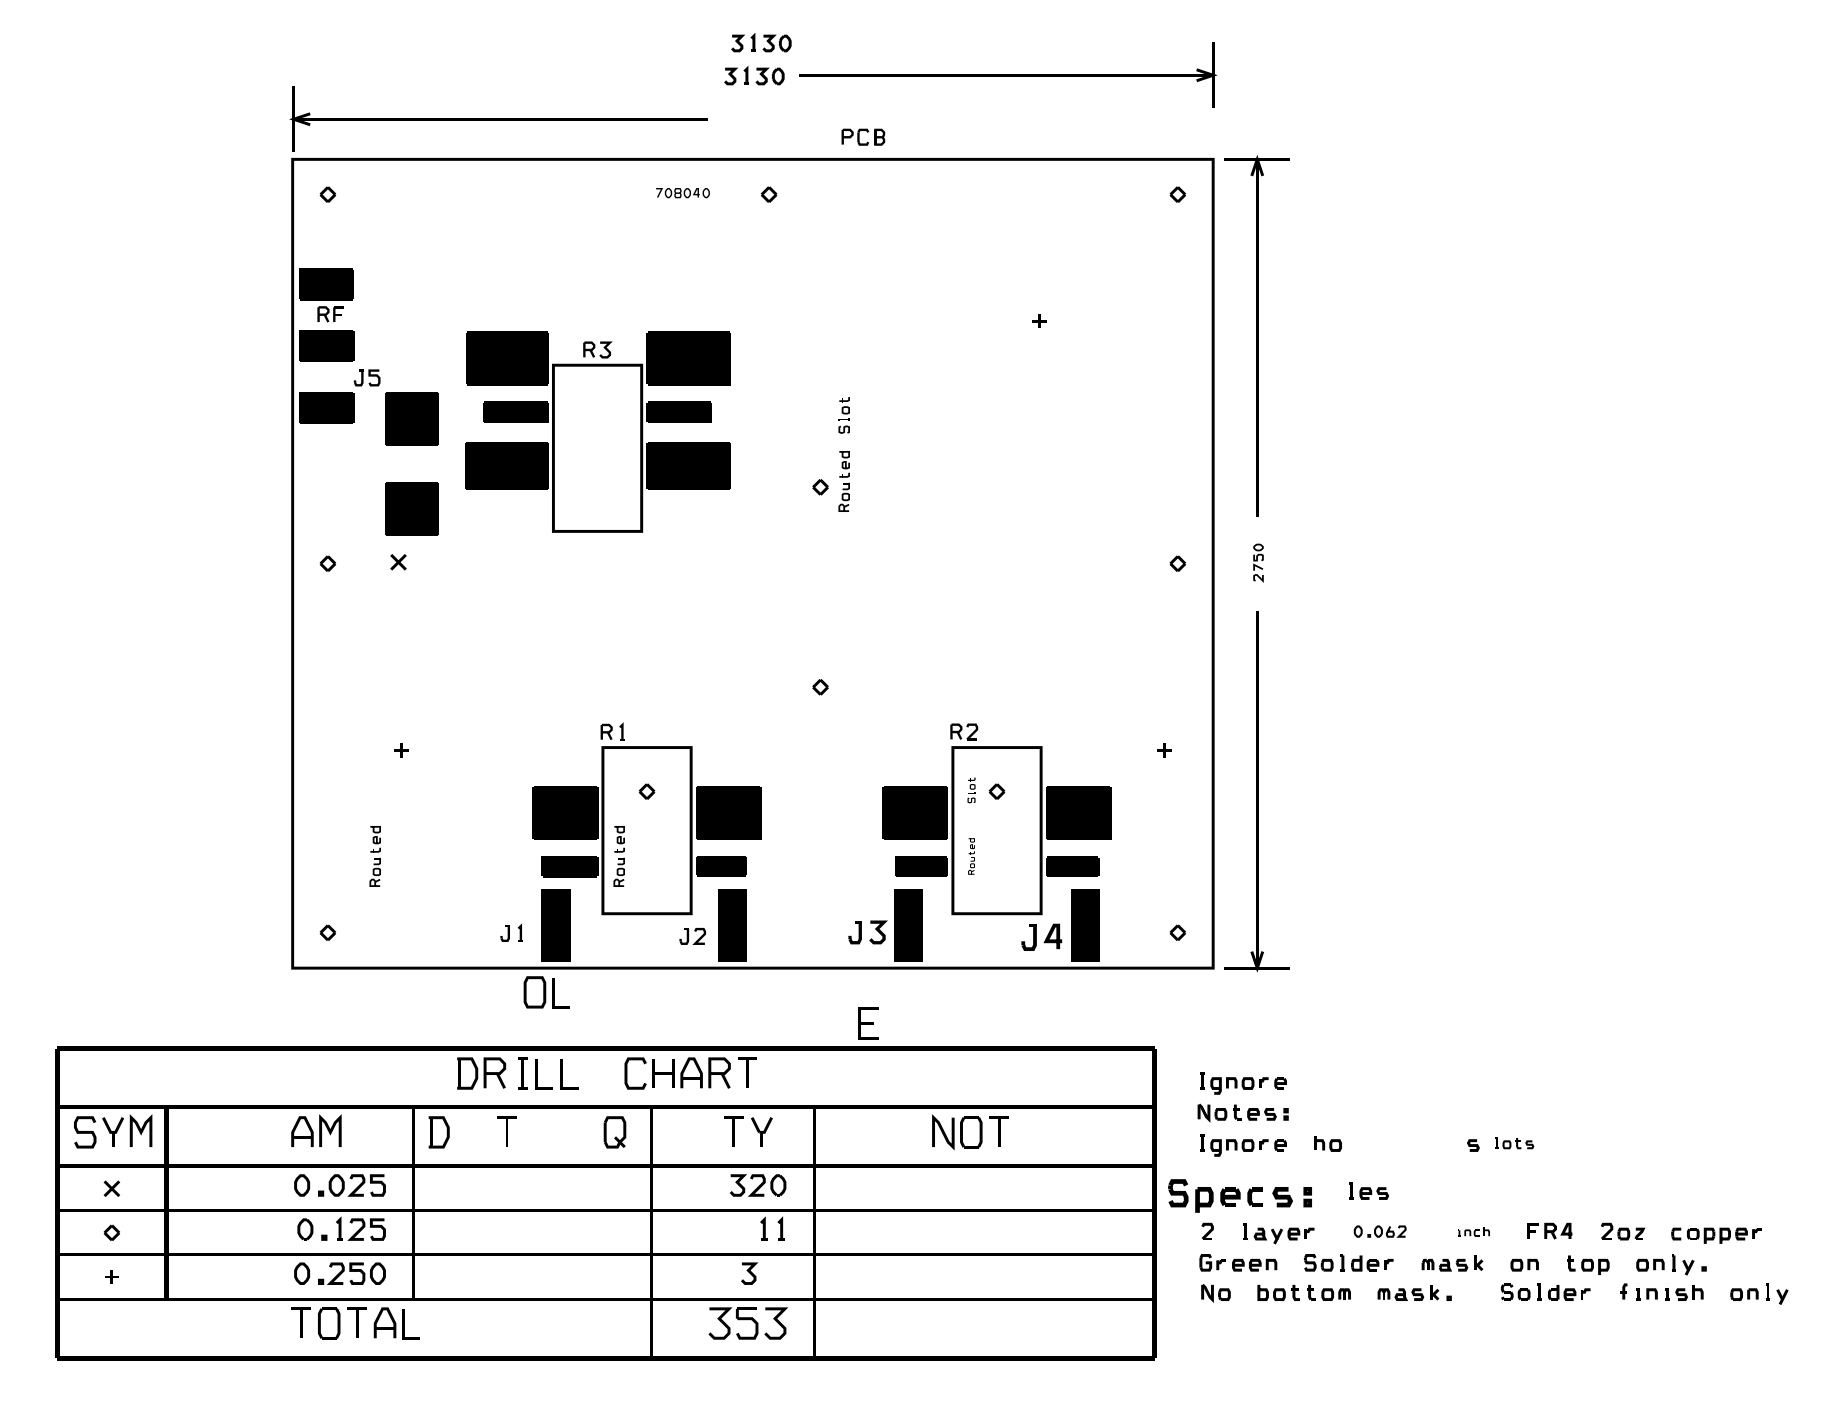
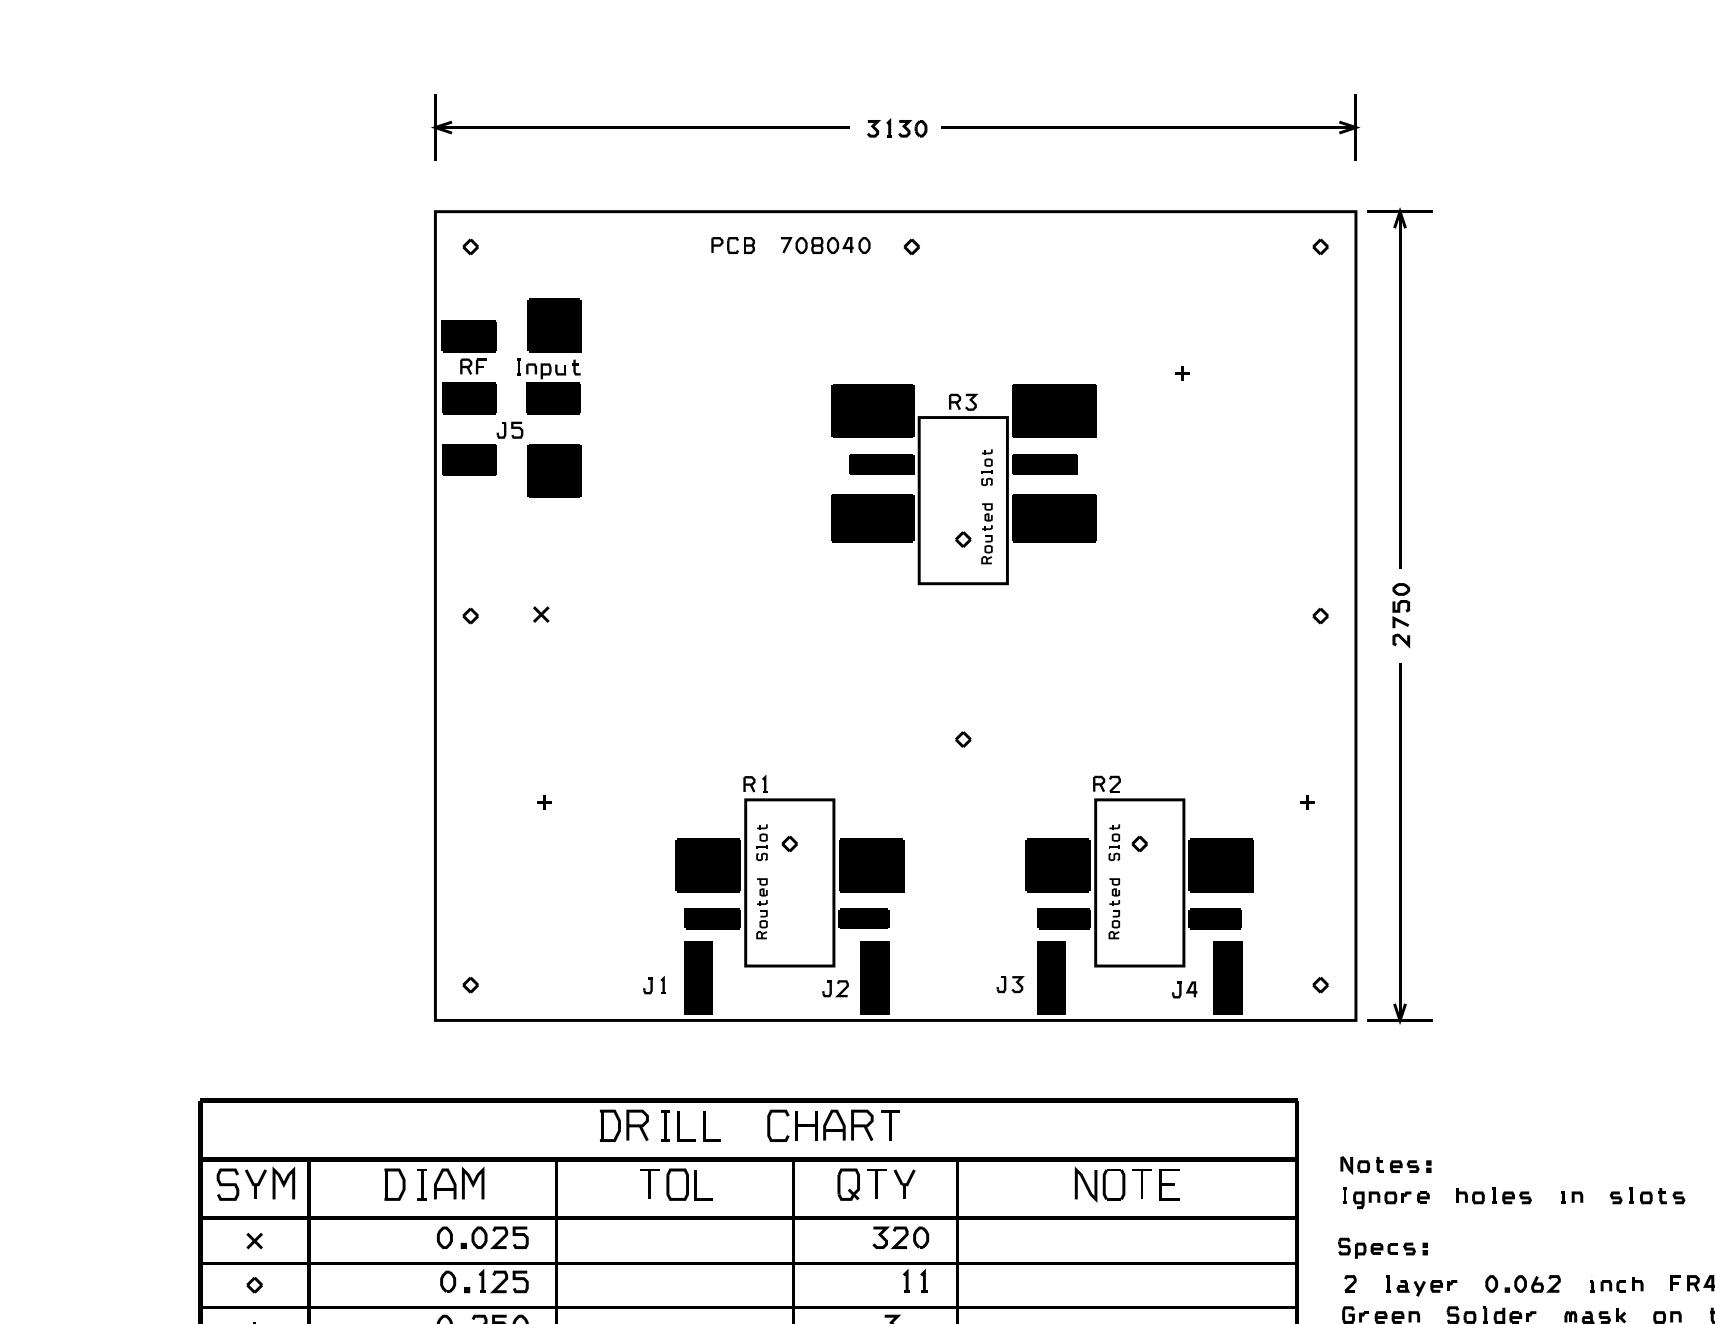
part: (761, 42) -> (904, 94), removed
part: (498, 118) -> (640, 126), moved
part: (863, 136) -> (733, 244), moved
part: (682, 192) -> (825, 244), size x1.67
part: (406, 303) -> (549, 355), added
part: (597, 431) -> (963, 483), moved
part: (411, 508) -> (554, 560), removed
part: (1258, 562) -> (1401, 614), size x1.67
part: (618, 790) -> (761, 842), added
part: (971, 790) -> (1114, 842), size x1.43
part: (374, 856) -> (517, 908), removed
part: (971, 856) -> (1114, 908), size x1.67
part: (867, 931) -> (1010, 983), size x0.71
part: (1041, 937) -> (1184, 989), size x0.62
part: (546, 992) -> (689, 1184), moved
part: (868, 1023) -> (1169, 1184), moved
part: (1243, 1083) -> (1386, 1135), removed
part: (279, 1132) -> (422, 1184), added
part: (438, 1132) -> (394, 1184), moved
part: (614, 1132) -> (848, 1184), moved
part: (1514, 1142) -> (1657, 1194), size x1.43
part: (1429, 1145) -> (1572, 1197), added
part: (1368, 1190) -> (1511, 1194), moved
part: (1240, 1195) -> (1383, 1247), size x0.62
part: (1379, 1231) -> (1522, 1283), size x1.43
part: (1473, 1231) -> (1616, 1283), size x1.67

